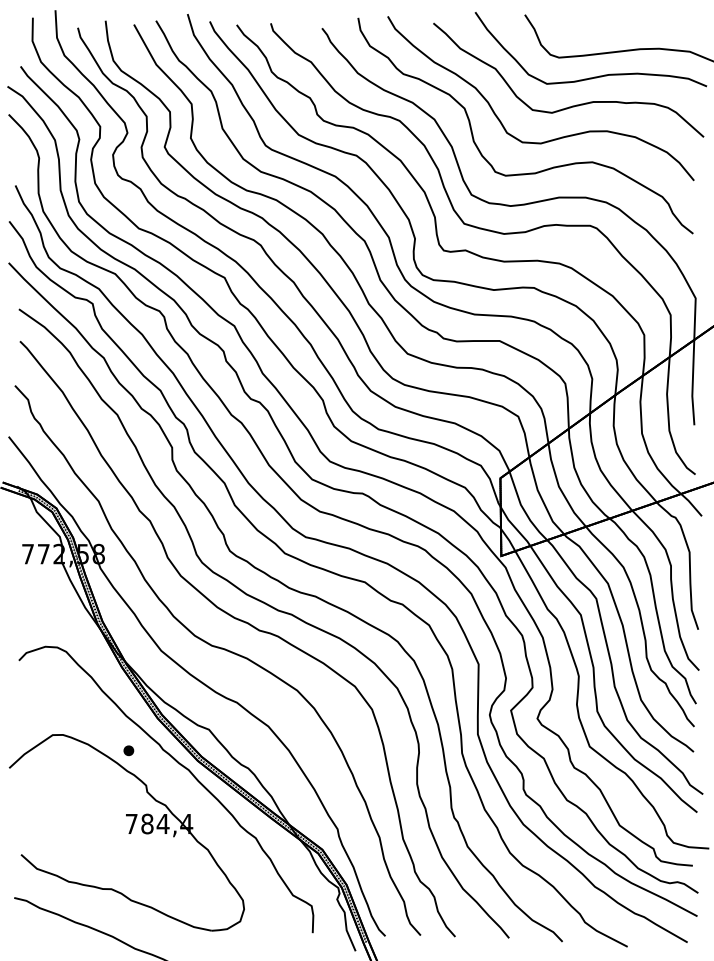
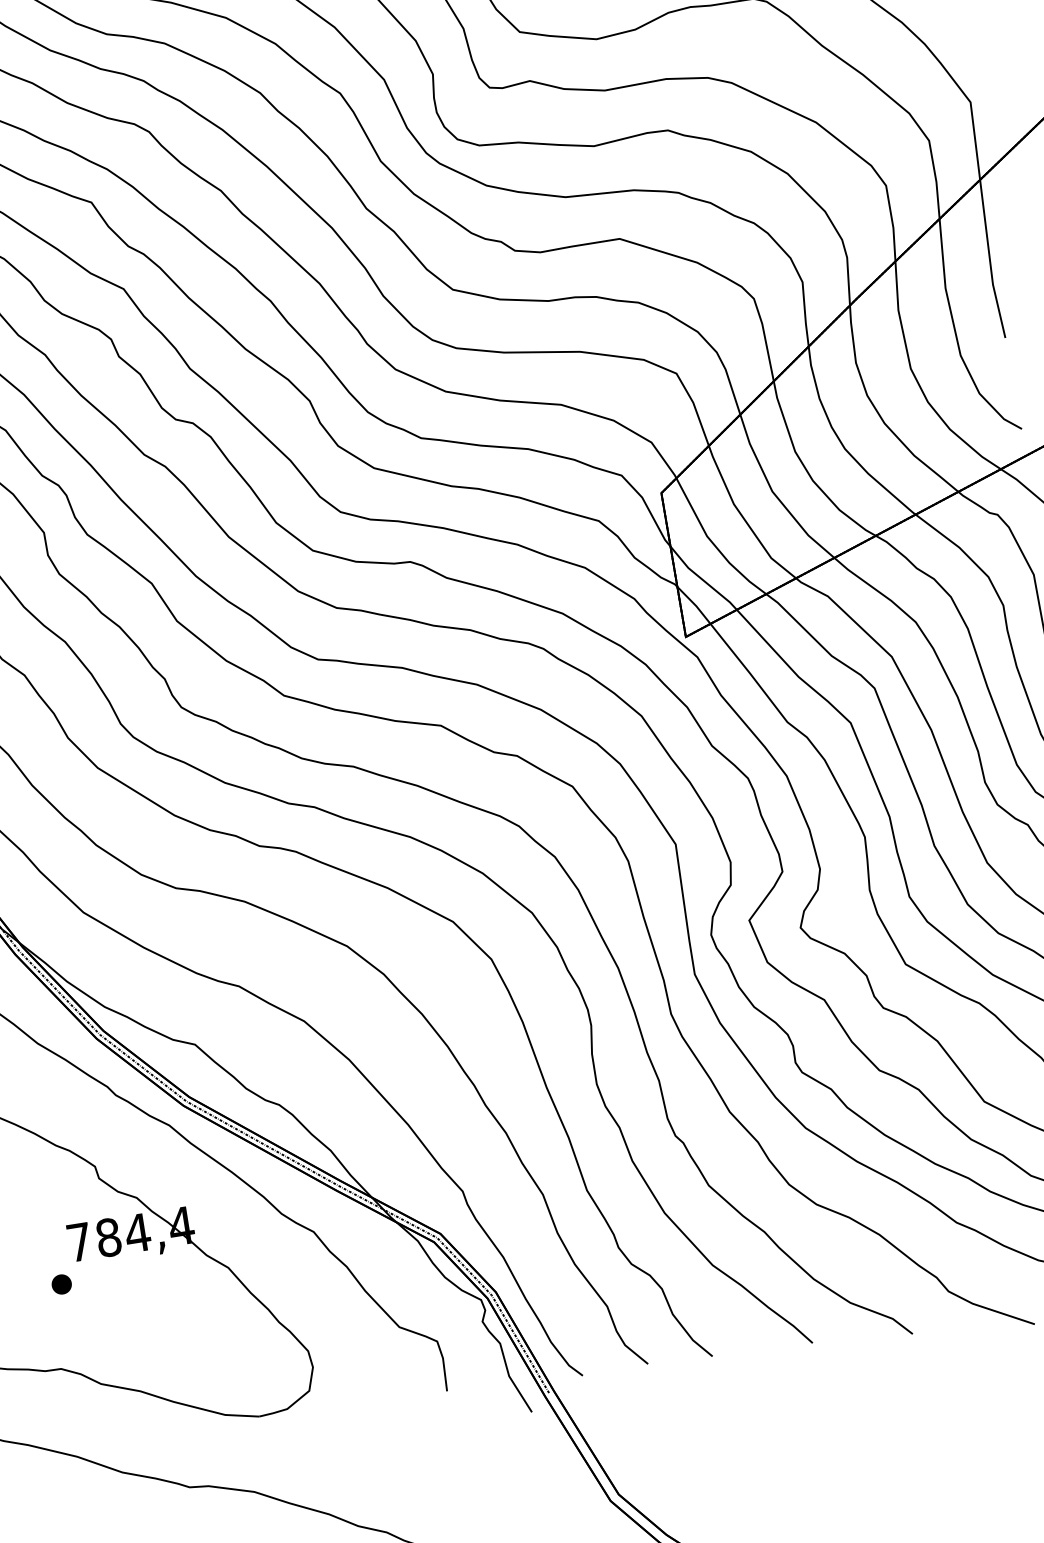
part: (128, 750) -> (61, 1284), moved

